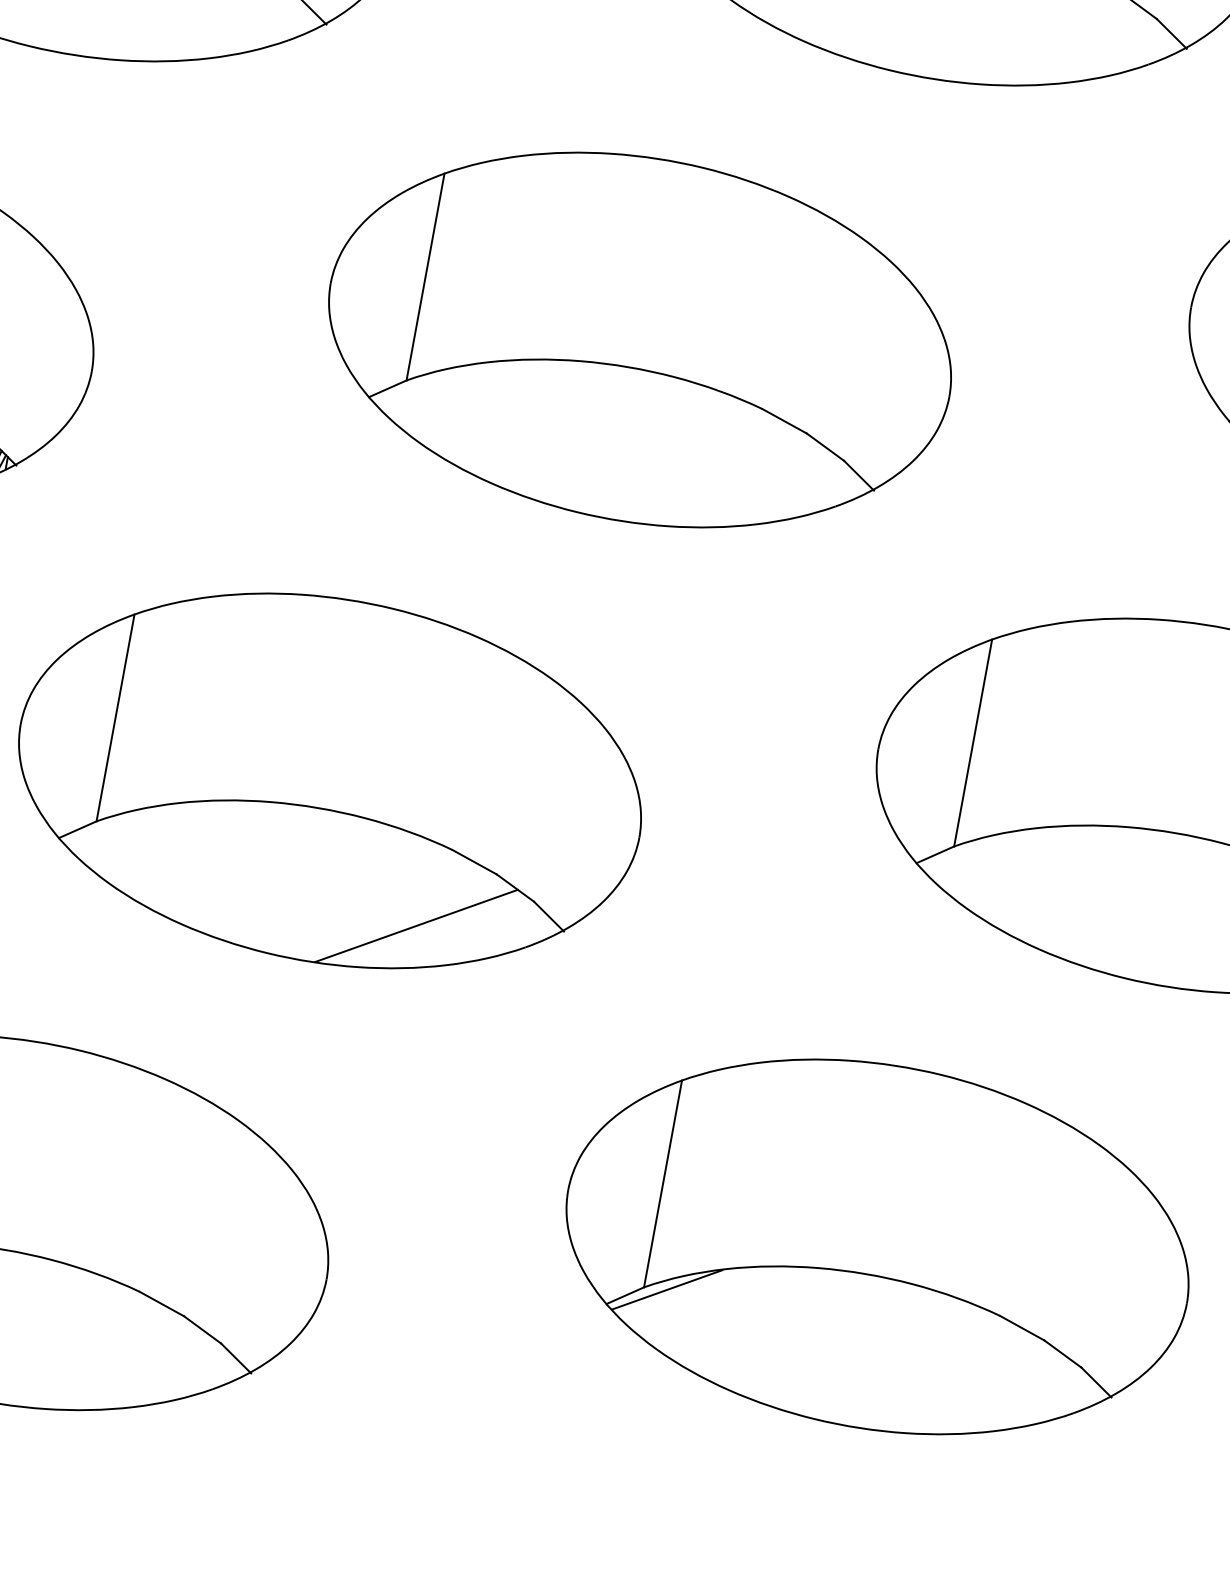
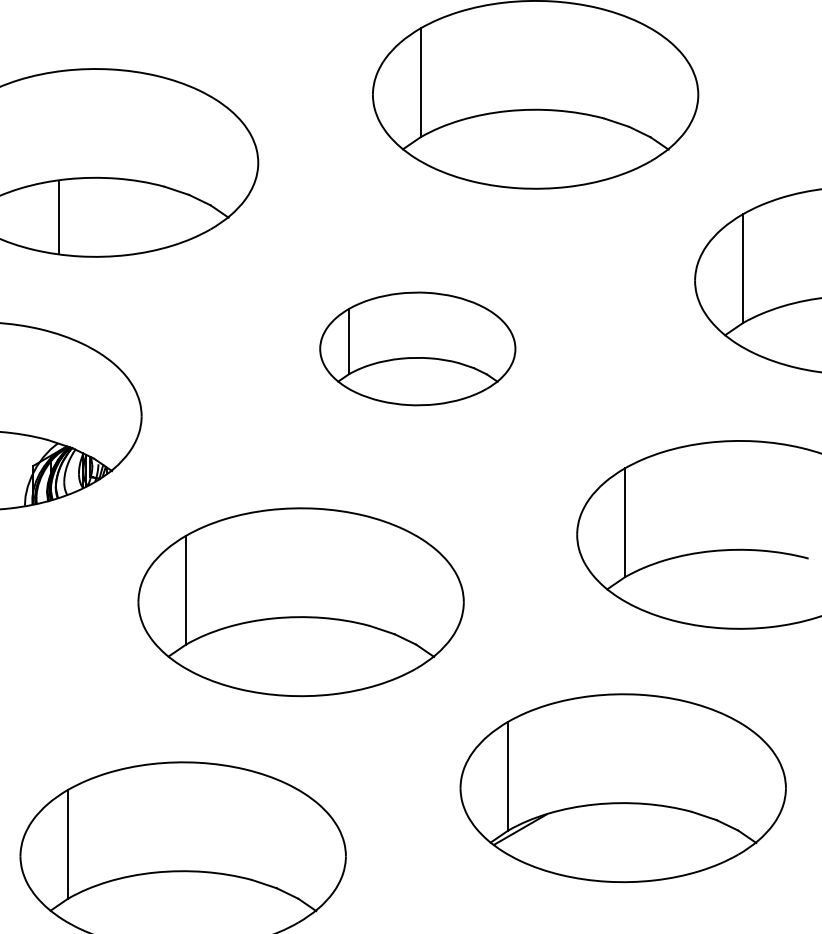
part: (639, 339) -> (417, 348), size x0.6
line: (416, 925) -> (358, 667), removed

